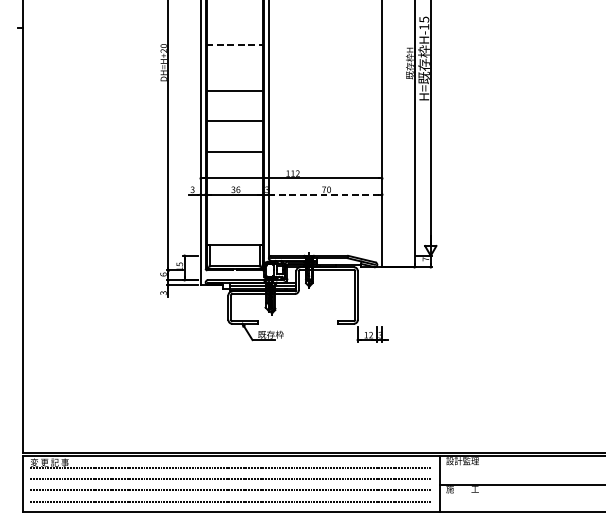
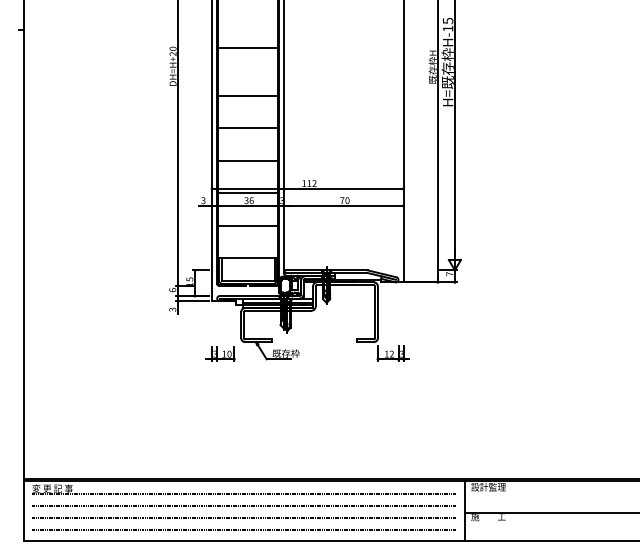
line: (235, 45) -> (248, 48), dashed -> solid
line: (234, 183) -> (247, 193), added
line: (325, 194) -> (343, 205), dashed -> solid
line: (234, 213) -> (247, 225), added
part: (208, 334) -> (220, 353), added

